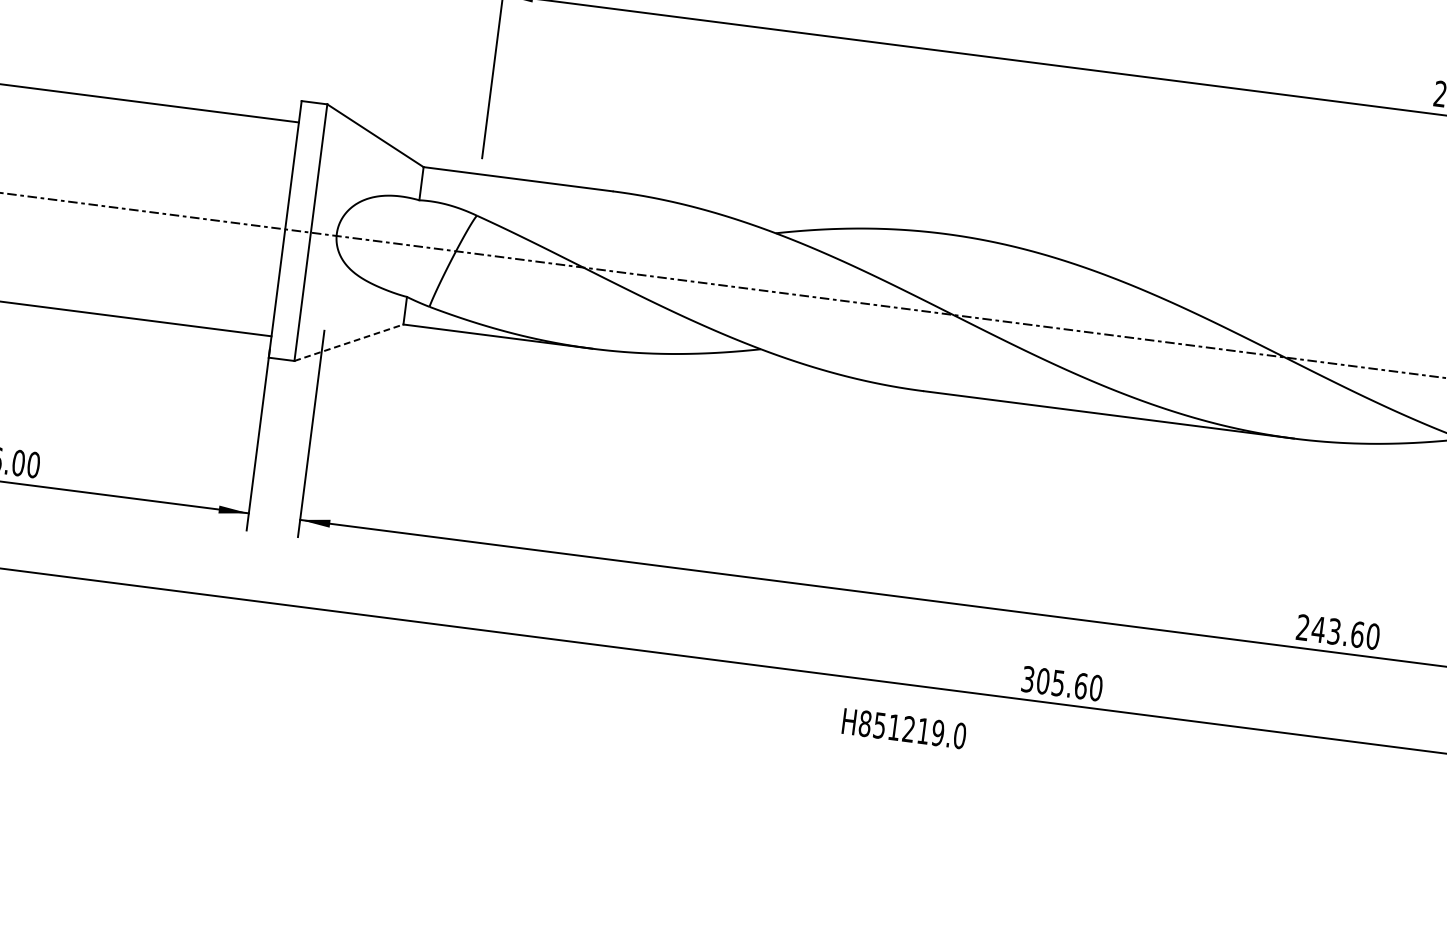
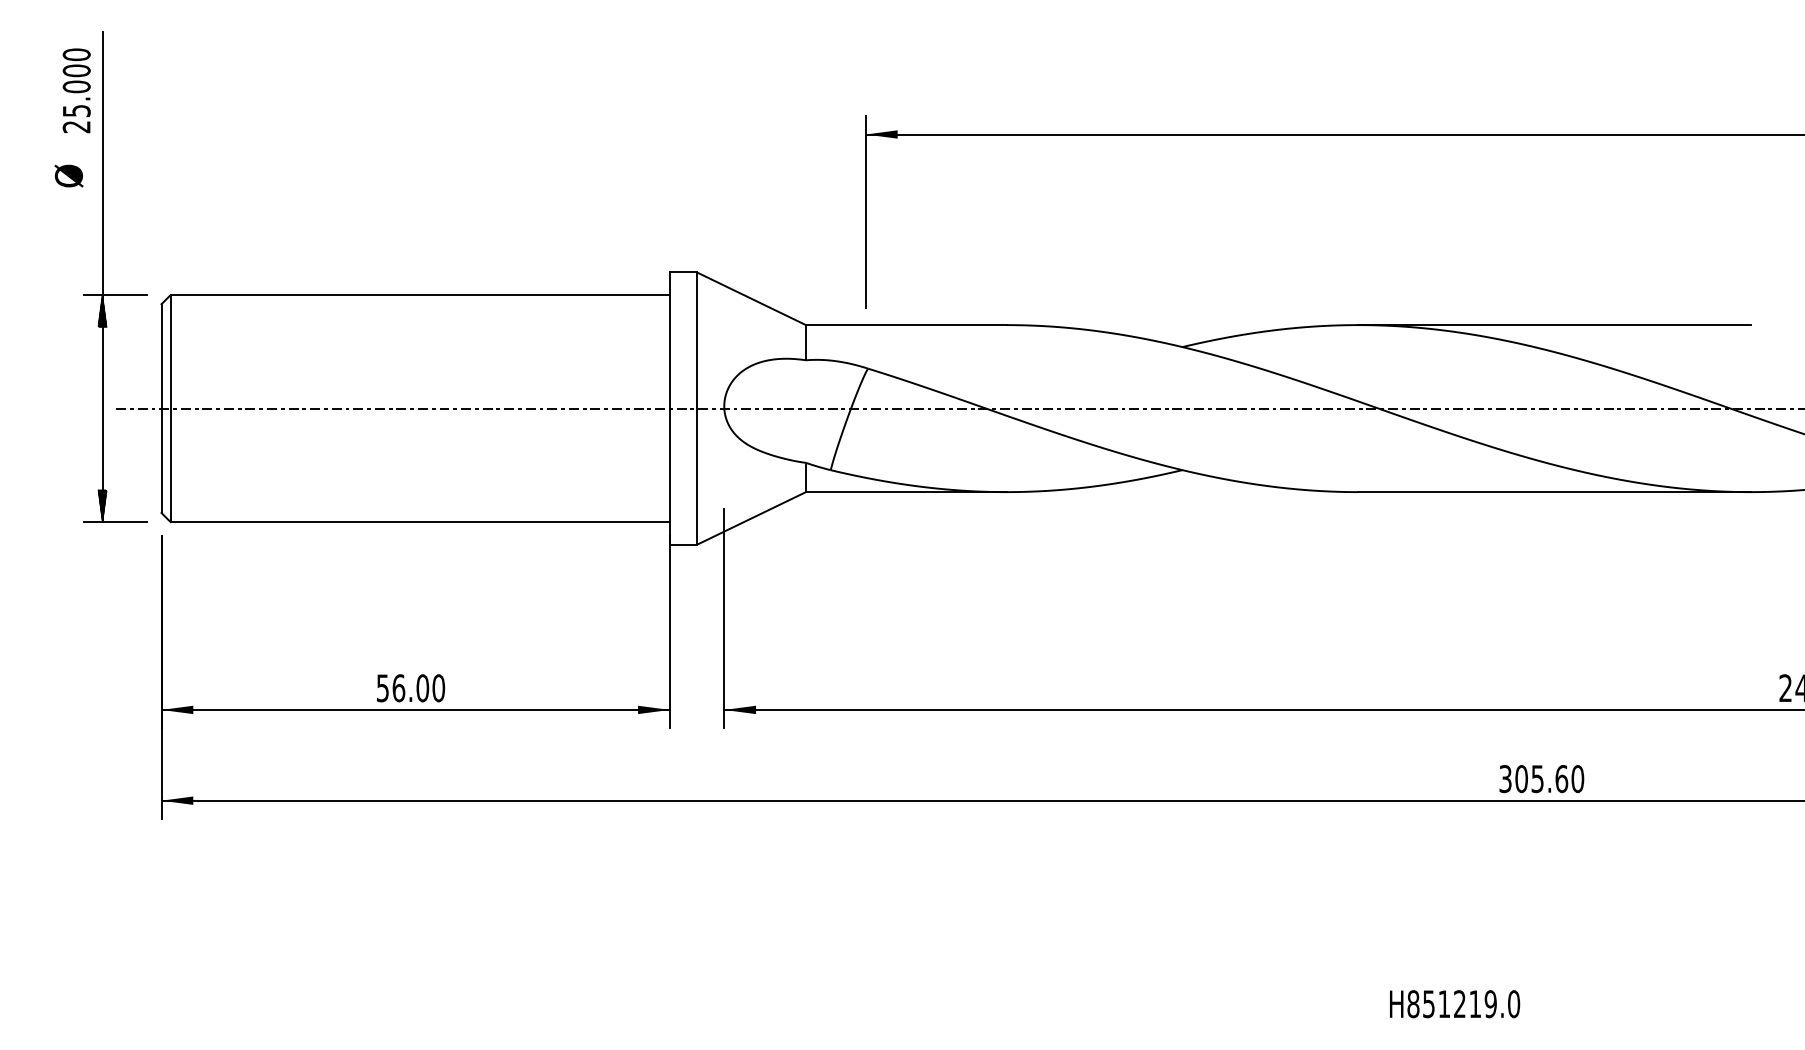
line: (1128, 257) -> (1554, 325), added
line: (348, 342) -> (751, 518), dashed -> solid
text: (904, 729) -> (1455, 1004), moved

